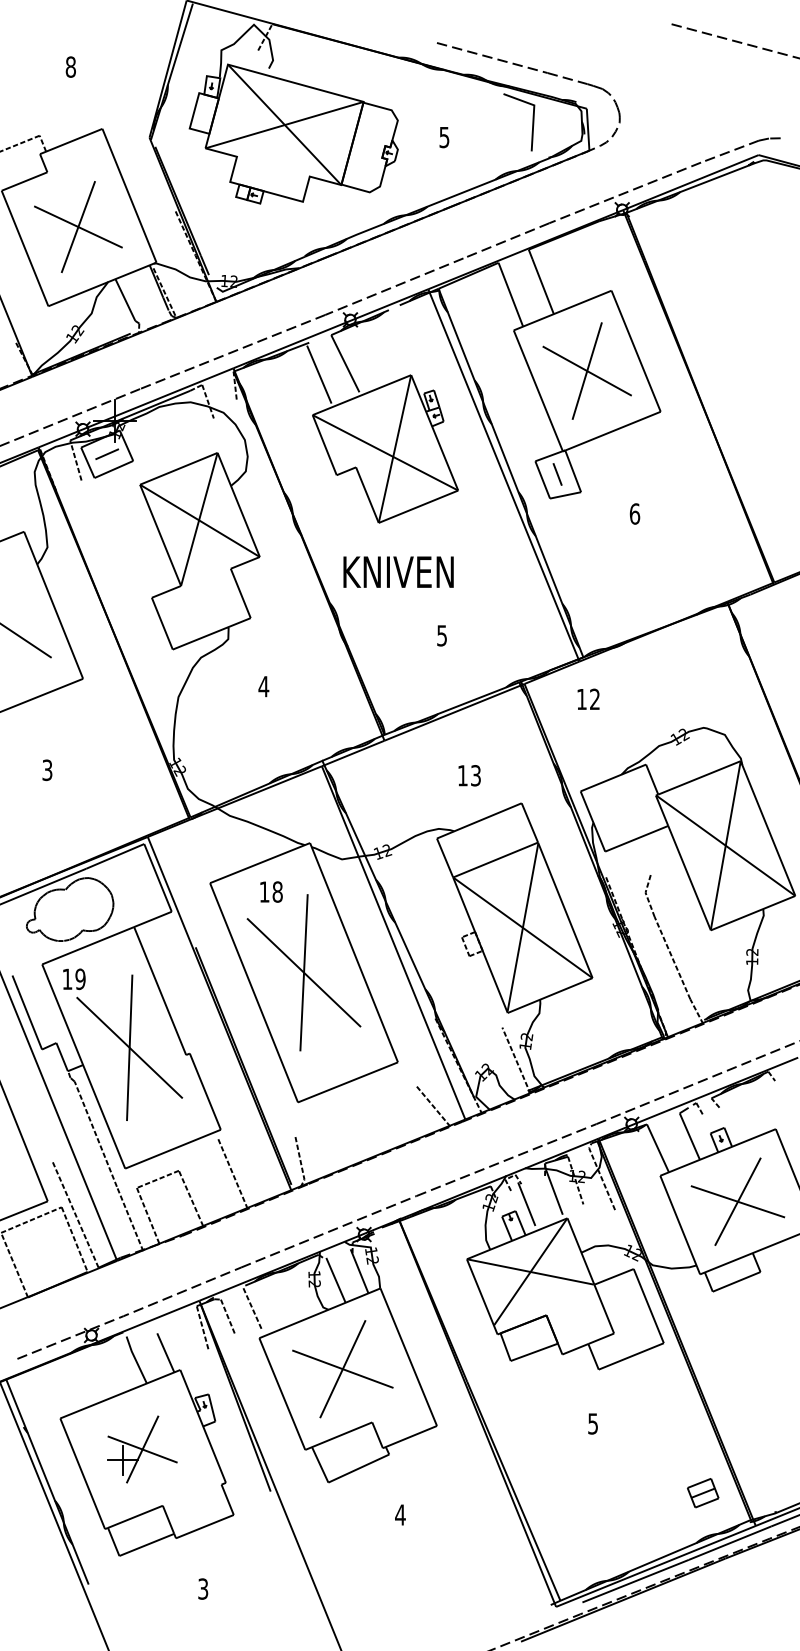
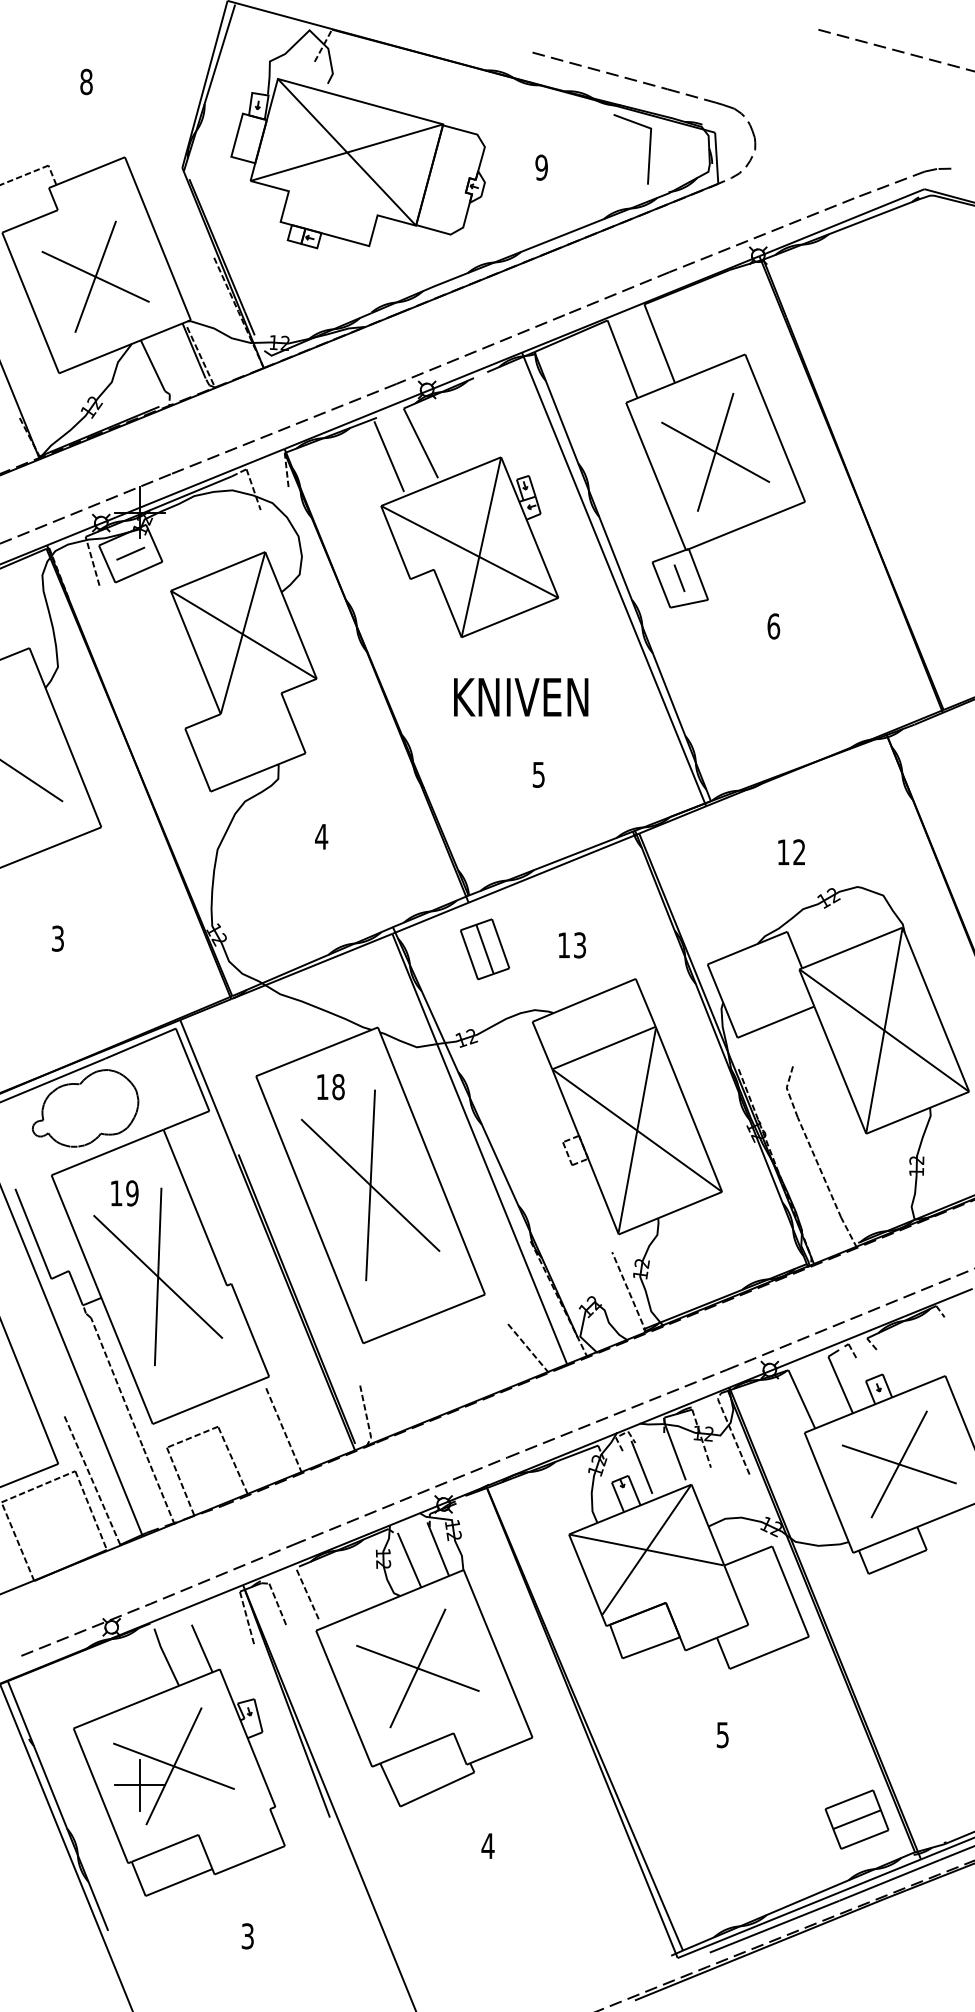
text: (444, 136) -> (541, 166), 5 -> 9
text: (398, 571) -> (521, 696), moved
text: (588, 698) -> (791, 851), moved
part: (397, 778) -> (484, 948), added
text: (74, 979) -> (125, 1193), moved
part: (142, 1449) -> (173, 1766), size x1.43
part: (702, 1492) -> (856, 1818), size x1.67

